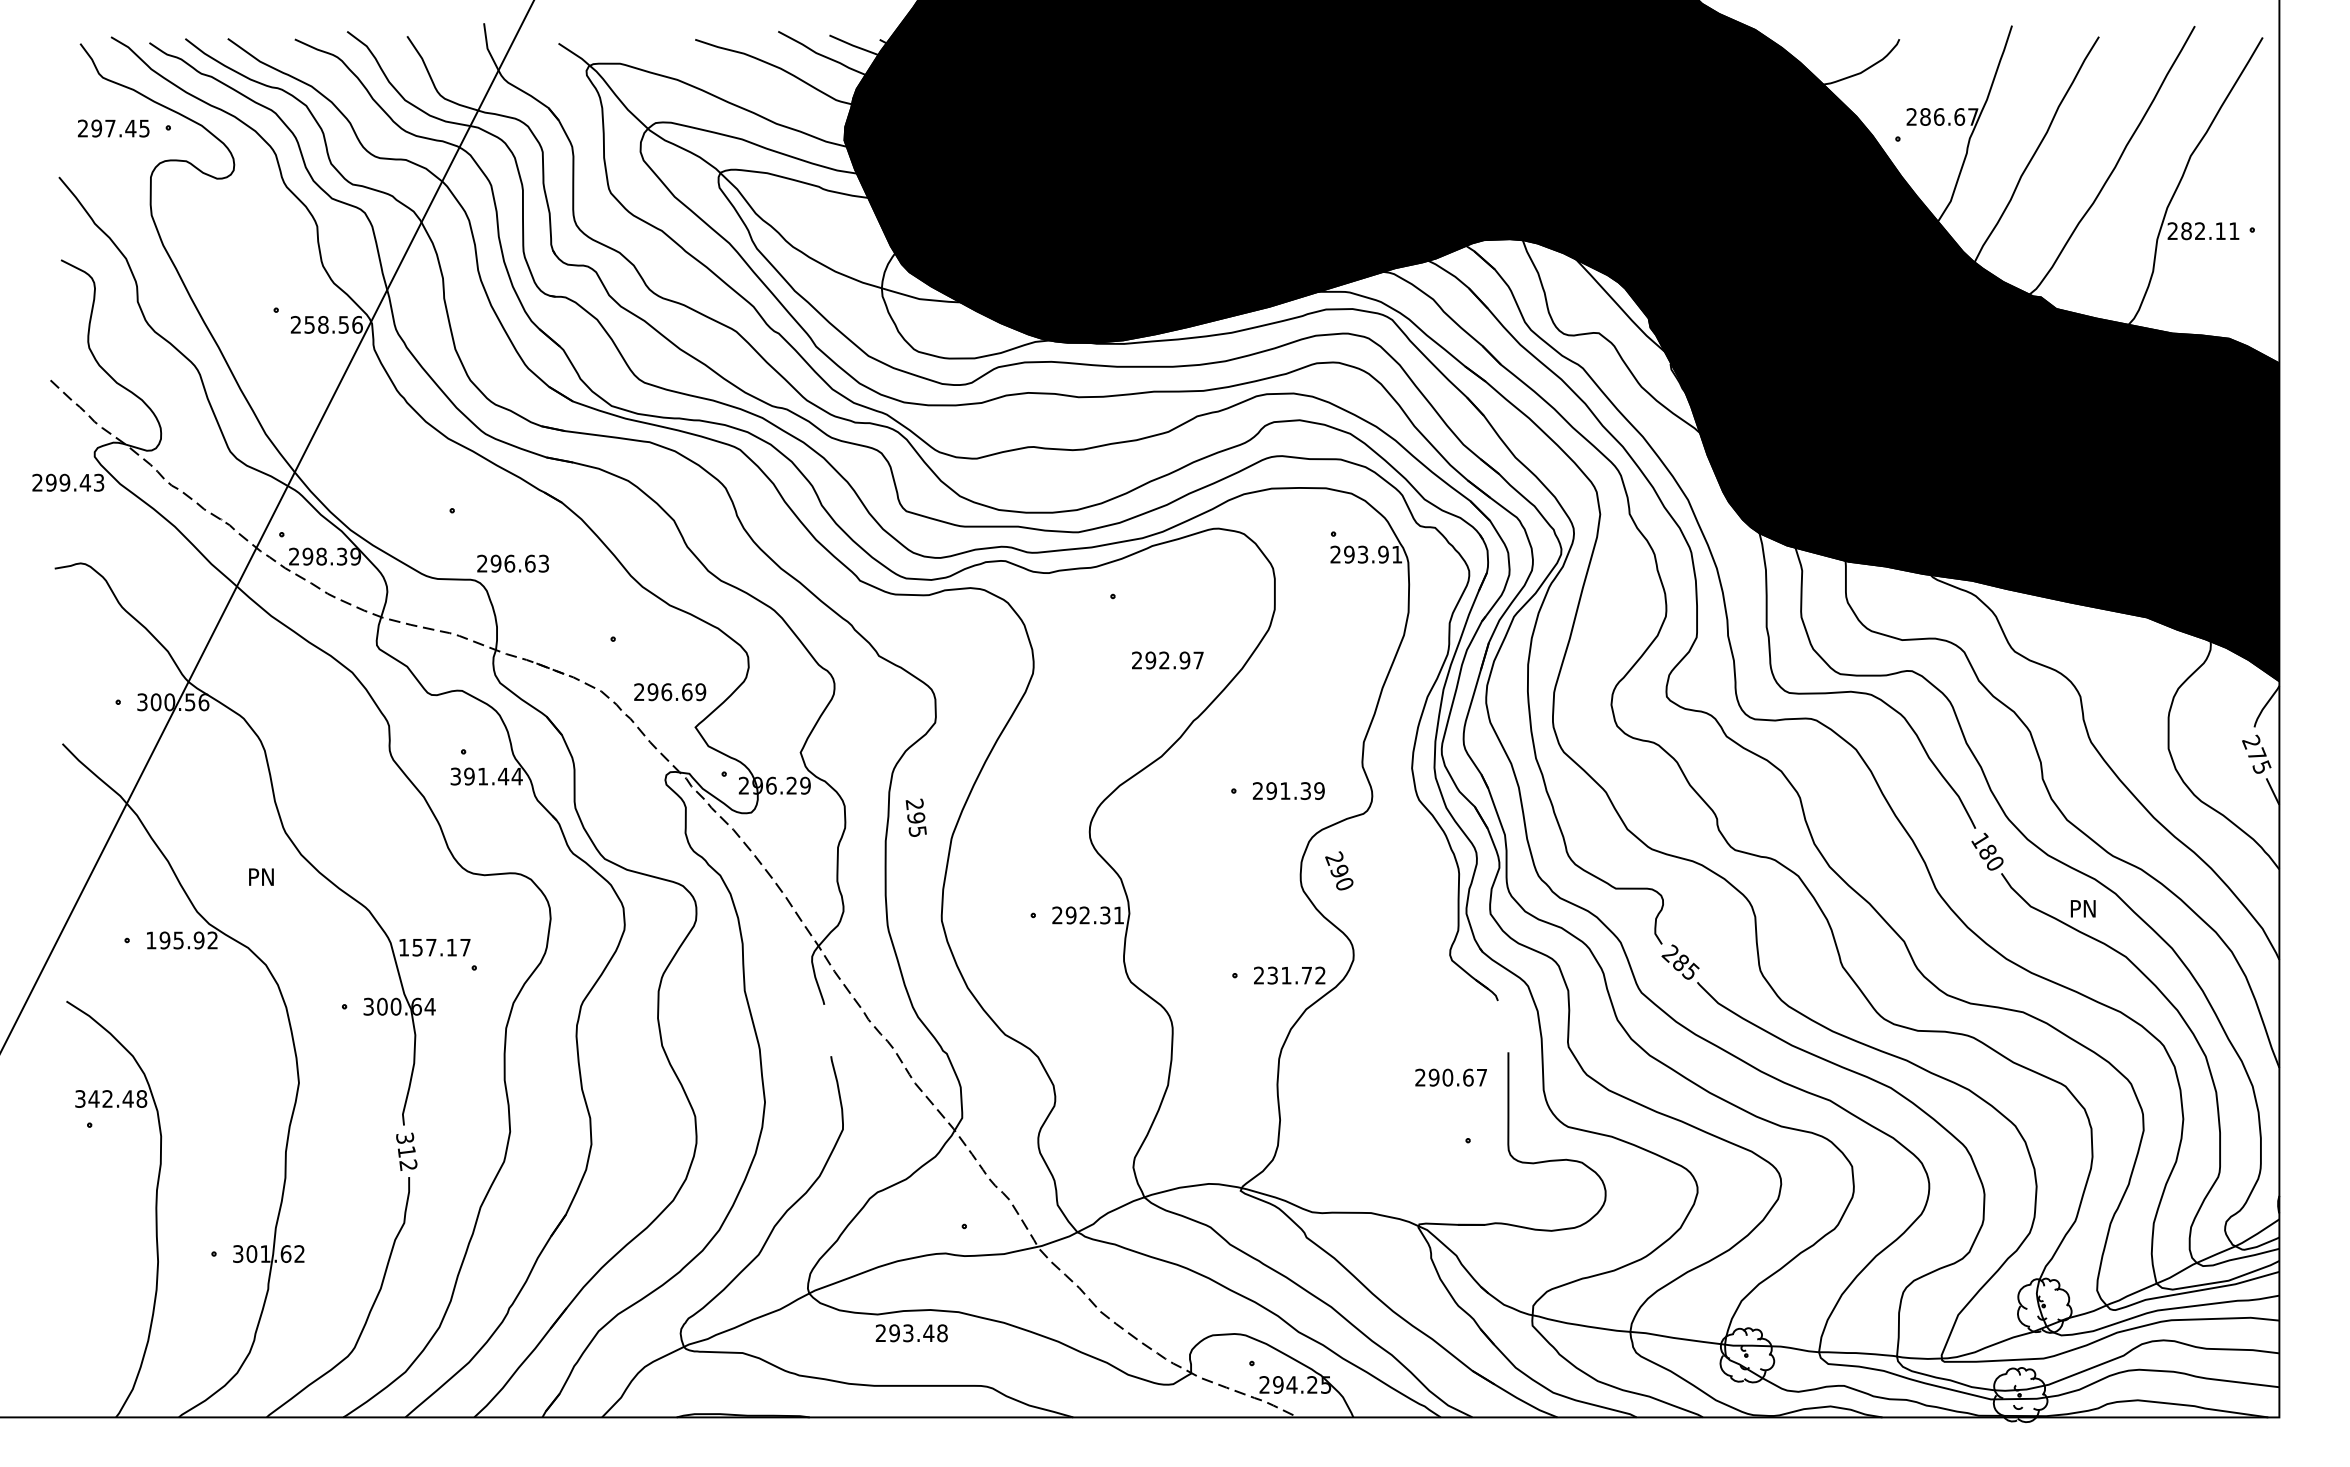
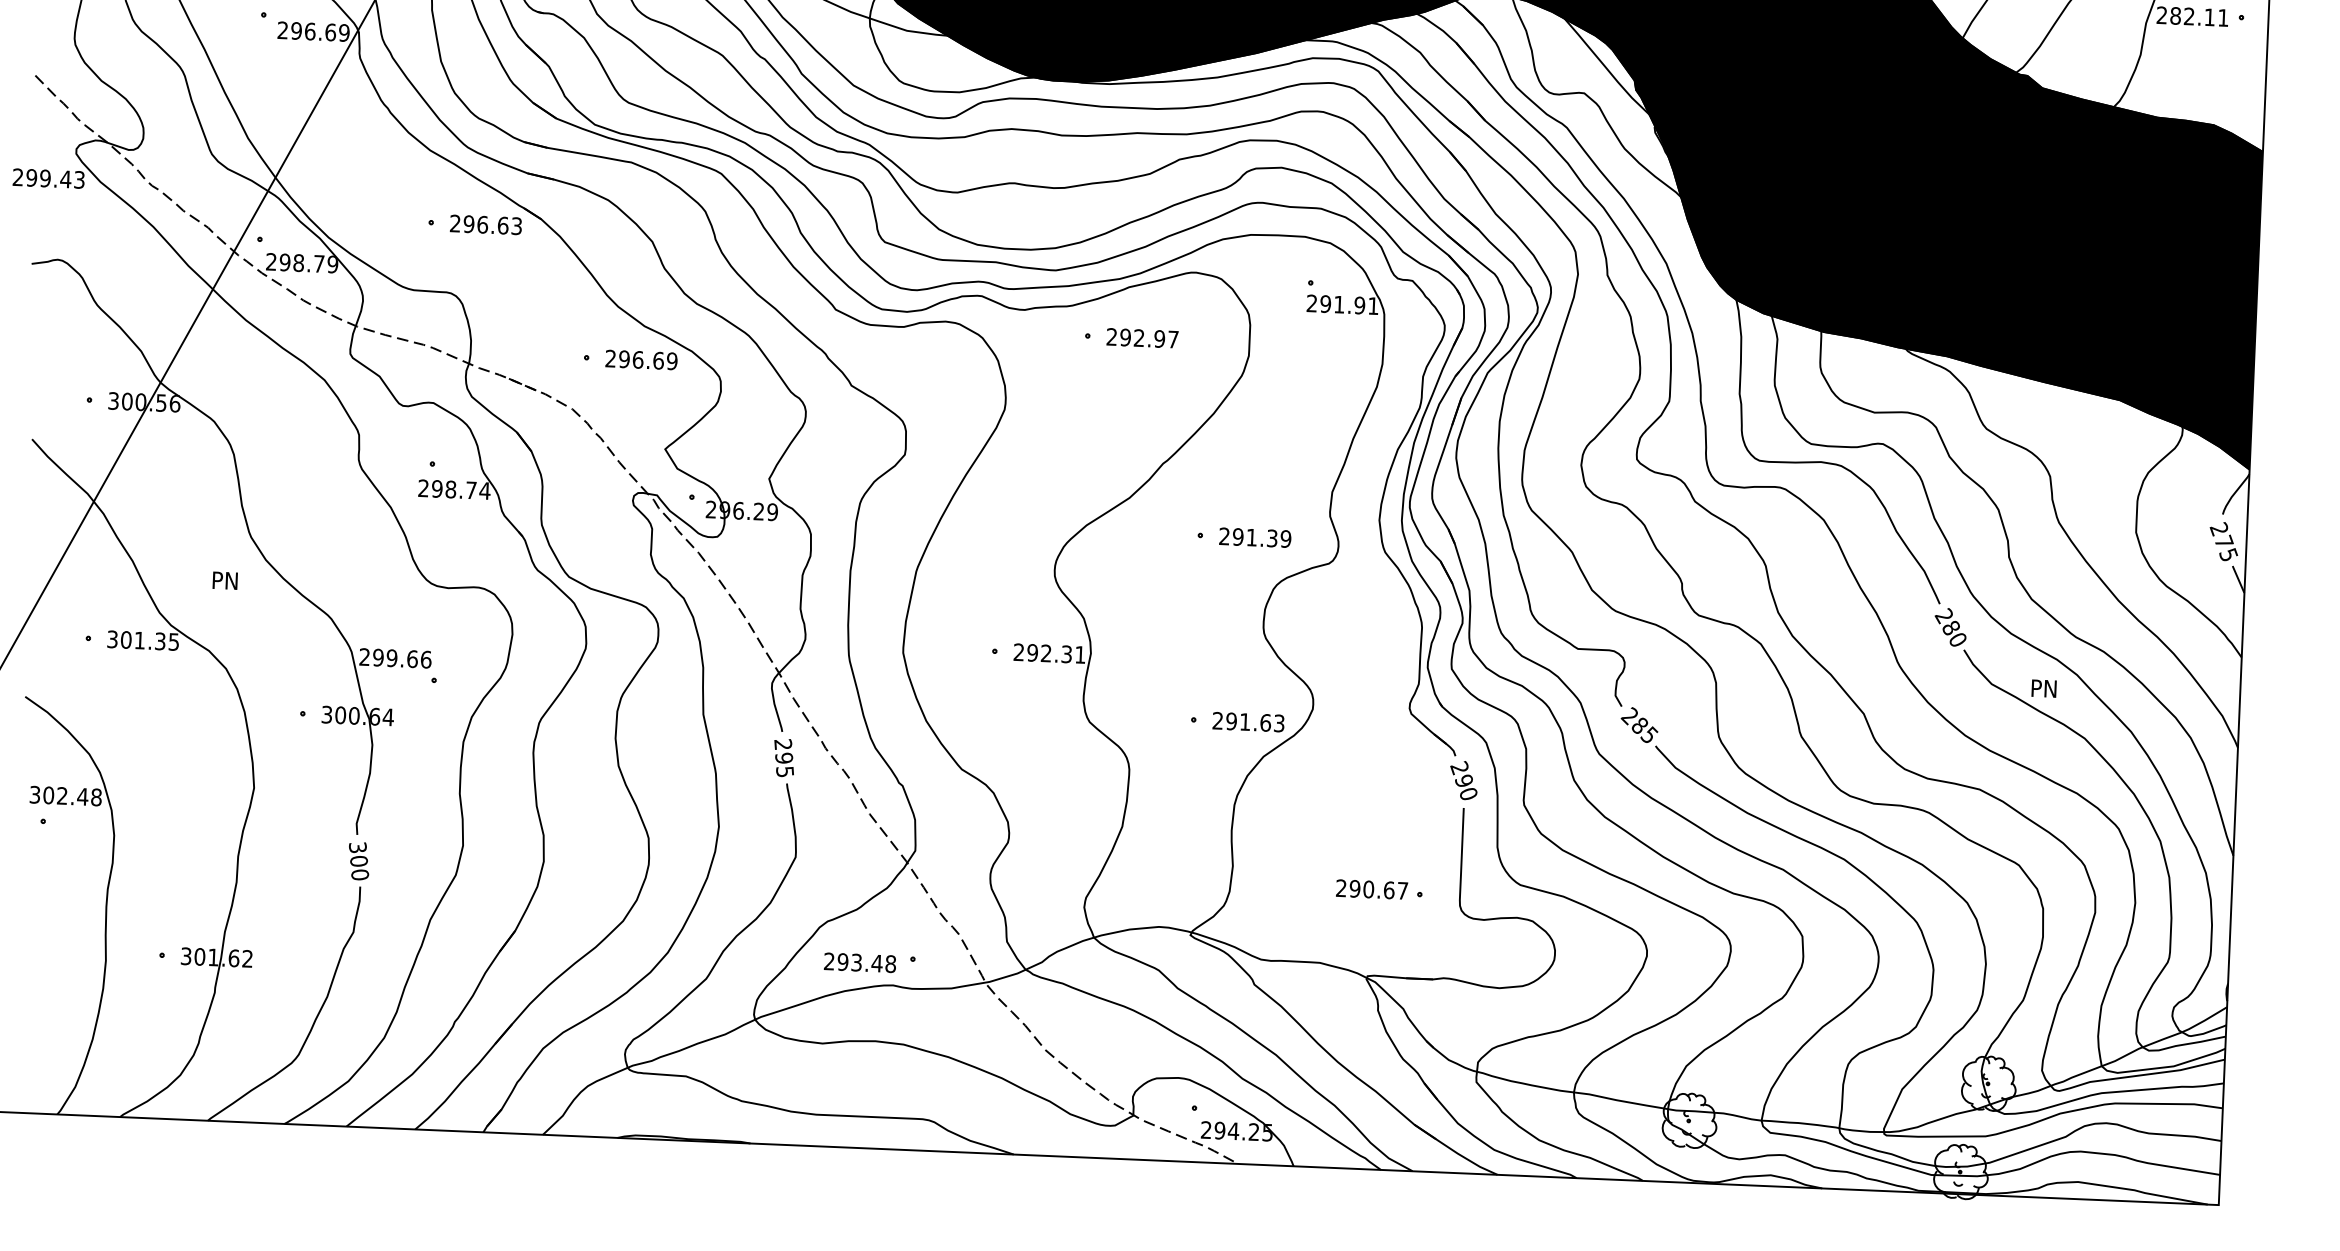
text: (333, 324) -> (320, 31), 258.56 -> 296.69
text: (1362, 554) -> (1338, 304), 293.91 -> 291.91
text: (342, 556) -> (319, 263), 298.39 -> 298.79
text: (512, 563) -> (485, 224), moved
text: (1167, 660) -> (1142, 338), moved
text: (670, 692) -> (641, 360), moved
text: (479, 776) -> (447, 489), 391.44 -> 298.74
text: (915, 817) -> (783, 757), moved
text: (1979, 840) -> (1943, 616), 180 -> 280
text: (1339, 870) -> (1464, 780), moved
text: (181, 940) -> (142, 640), 195.92 -> 301.35
text: (434, 947) -> (395, 658), 157.17 -> 299.66
text: (1296, 975) -> (1255, 722), 231.72 -> 291.63
text: (1450, 1077) -> (1371, 889), moved
text: (93, 1098) -> (48, 794), 342.48 -> 302.48
text: (407, 1158) -> (359, 867), 312 -> 300
text: (911, 1333) -> (859, 963), moved

